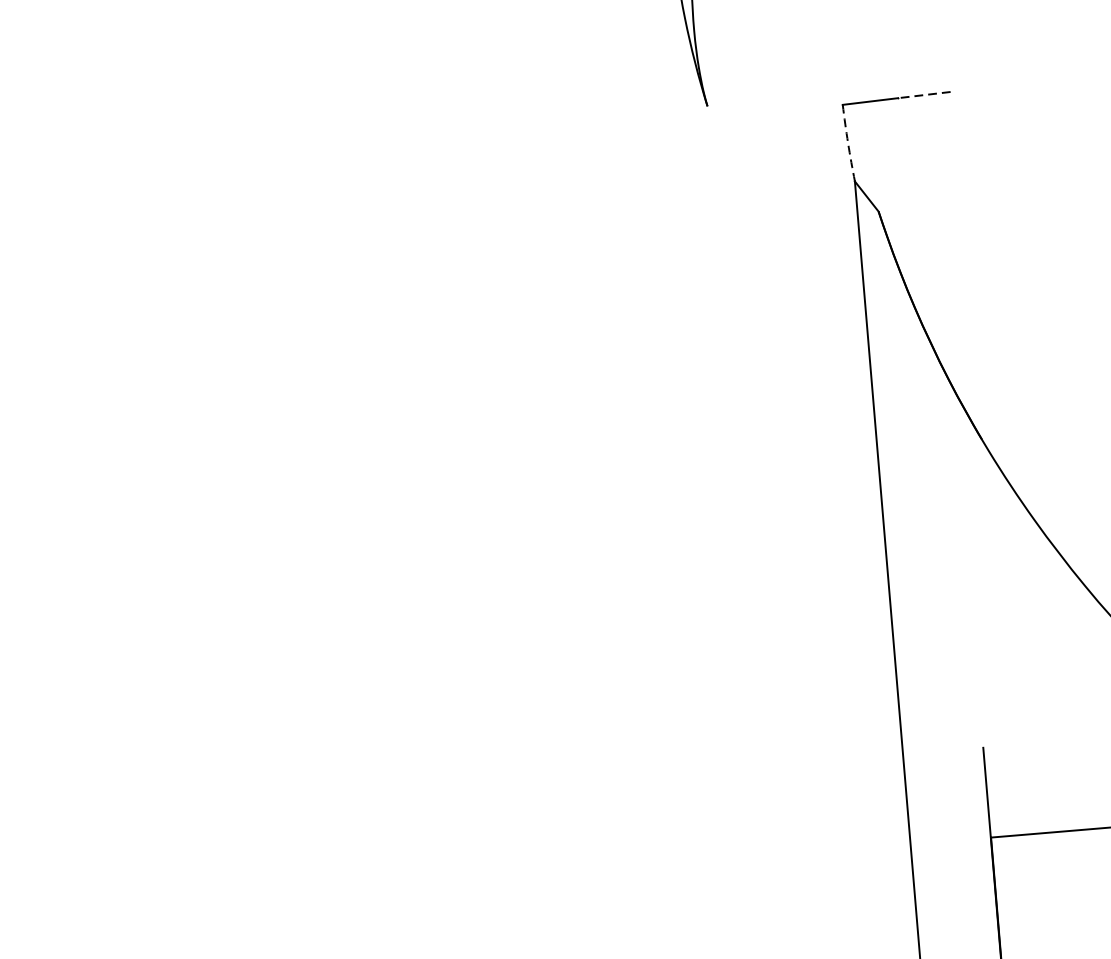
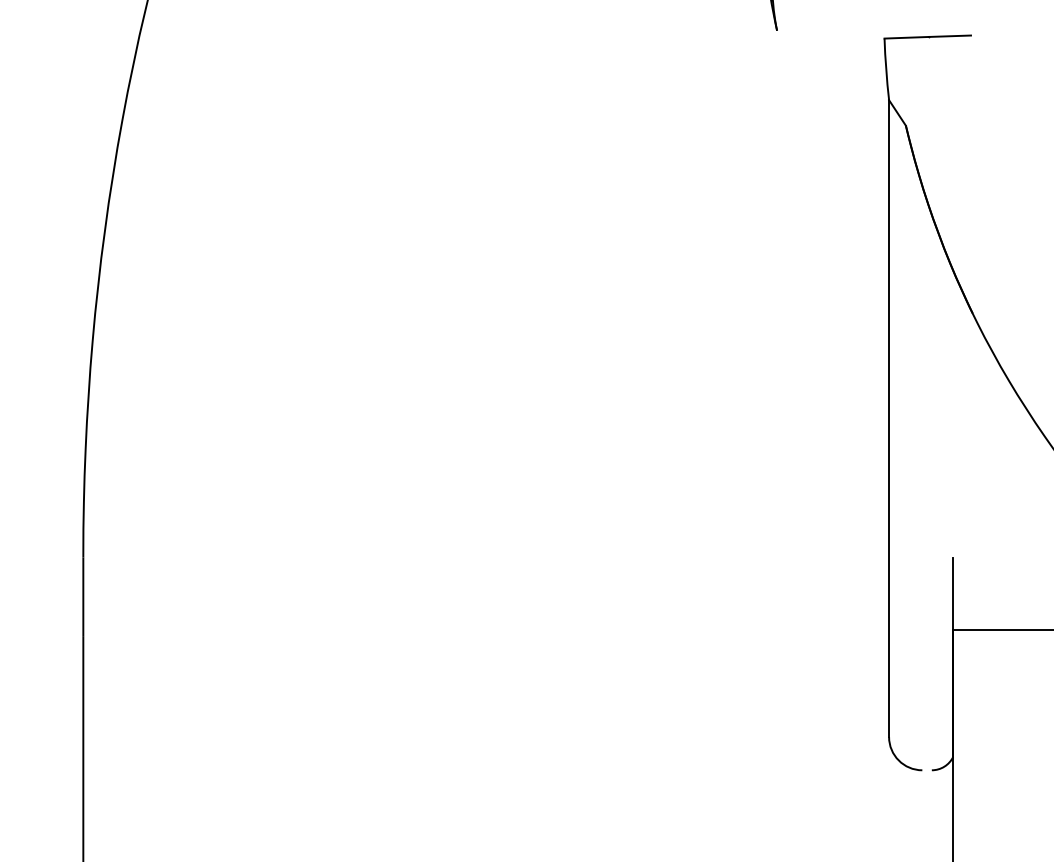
line: (923, 95) -> (949, 36), dashed -> solid
arc: (848, 143) -> (886, 69), dashed -> solid

